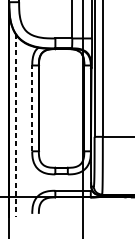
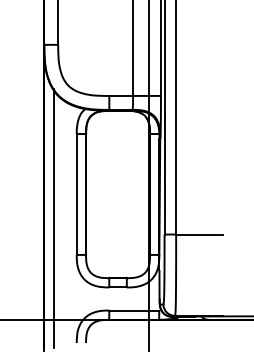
line: (32, 107) -> (76, 193), dashed -> solid
line: (15, 126) -> (53, 219), dashed -> solid

